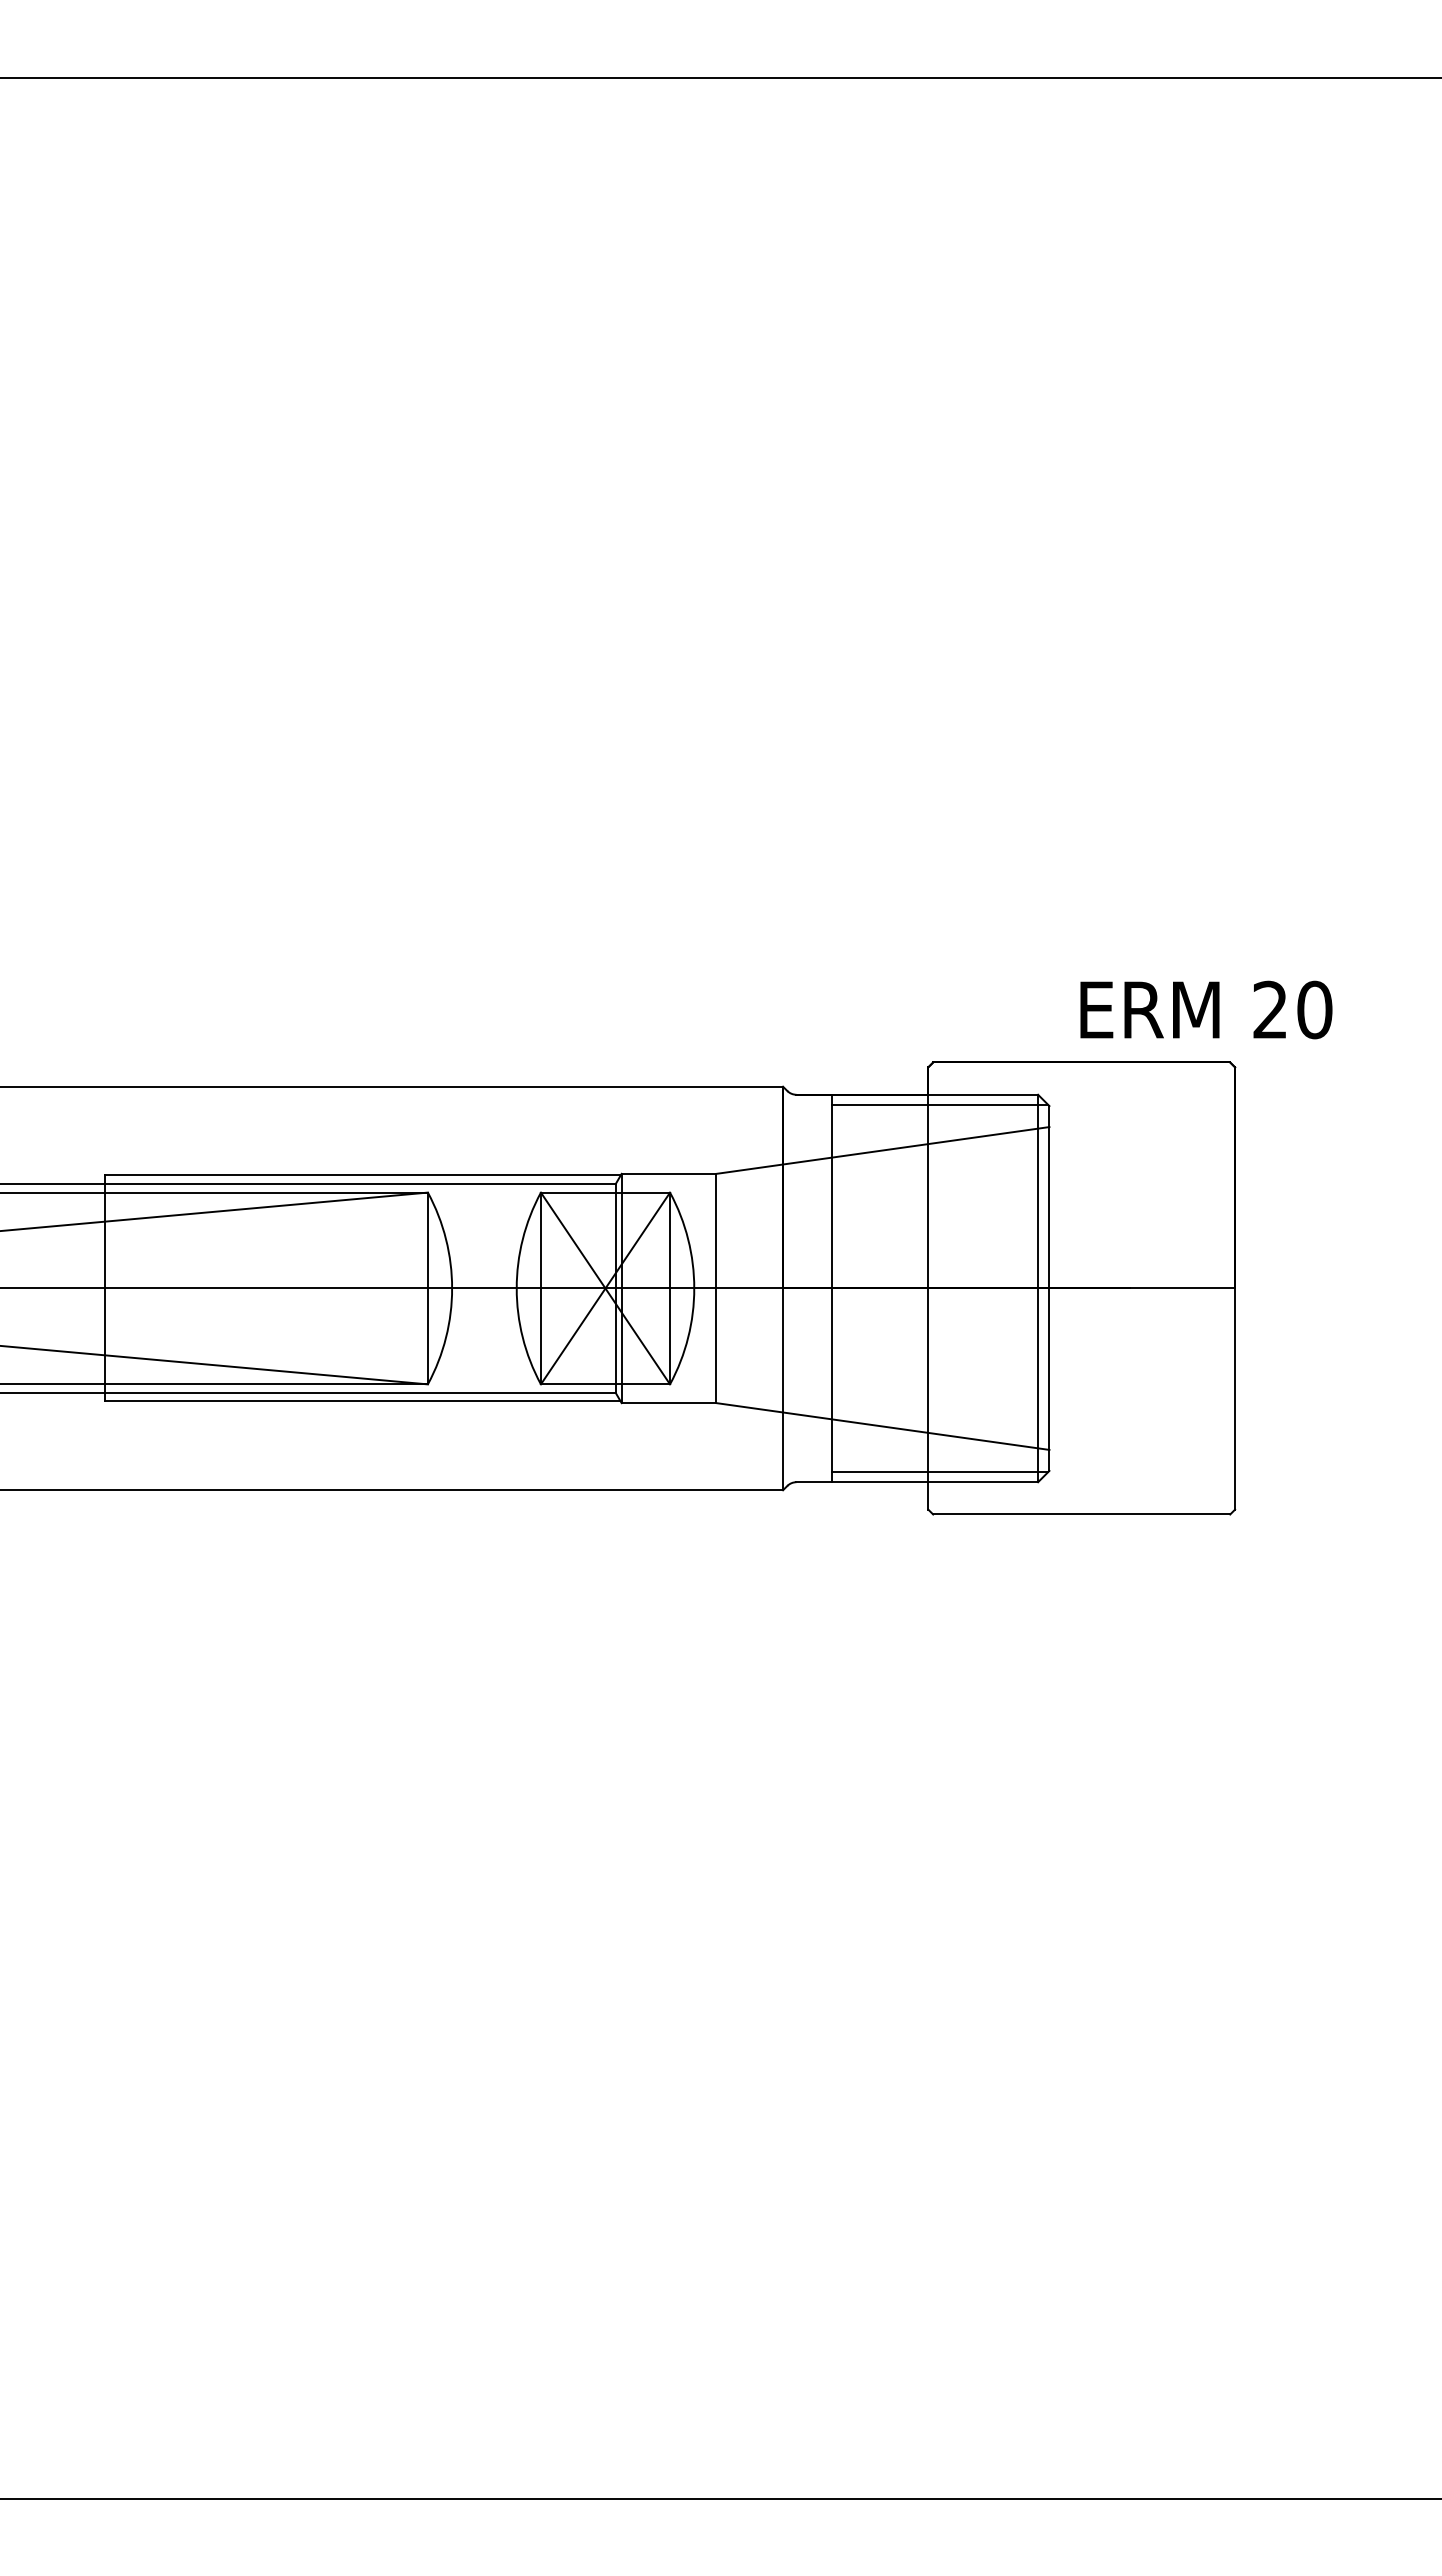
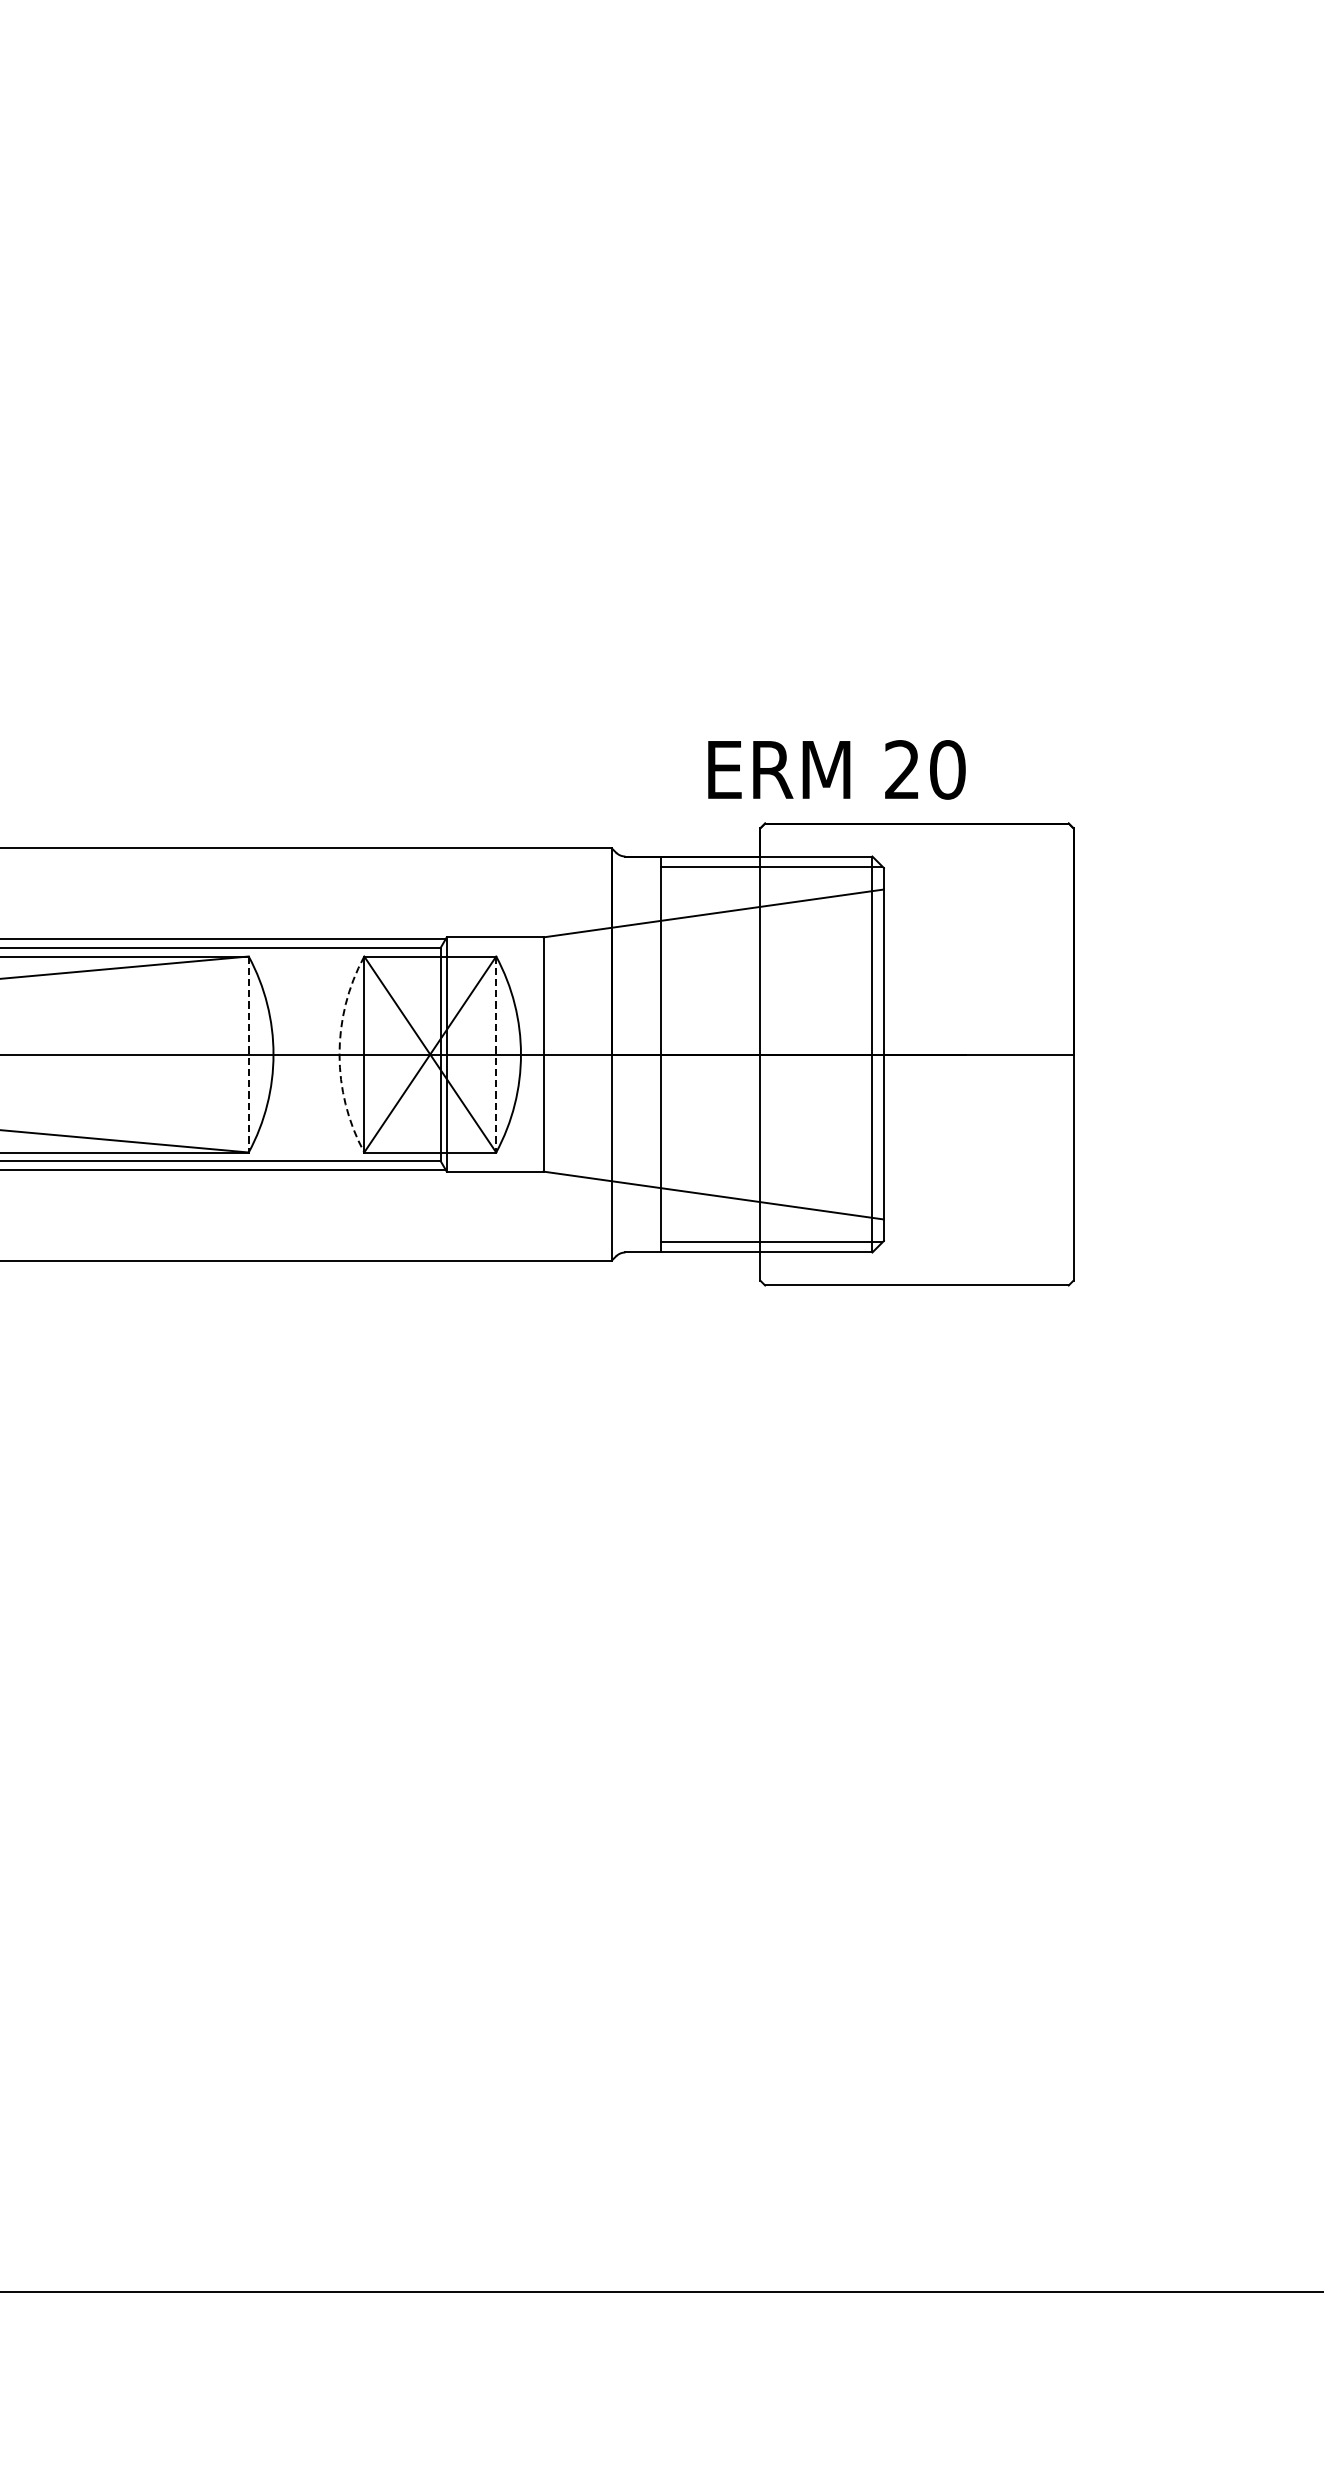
text: (1206, 1009) -> (837, 769), moved
line: (427, 1288) -> (248, 1054), solid -> dashed
arc: (516, 1288) -> (339, 1054), solid -> dashed
line: (670, 1288) -> (496, 1054), solid -> dashed

